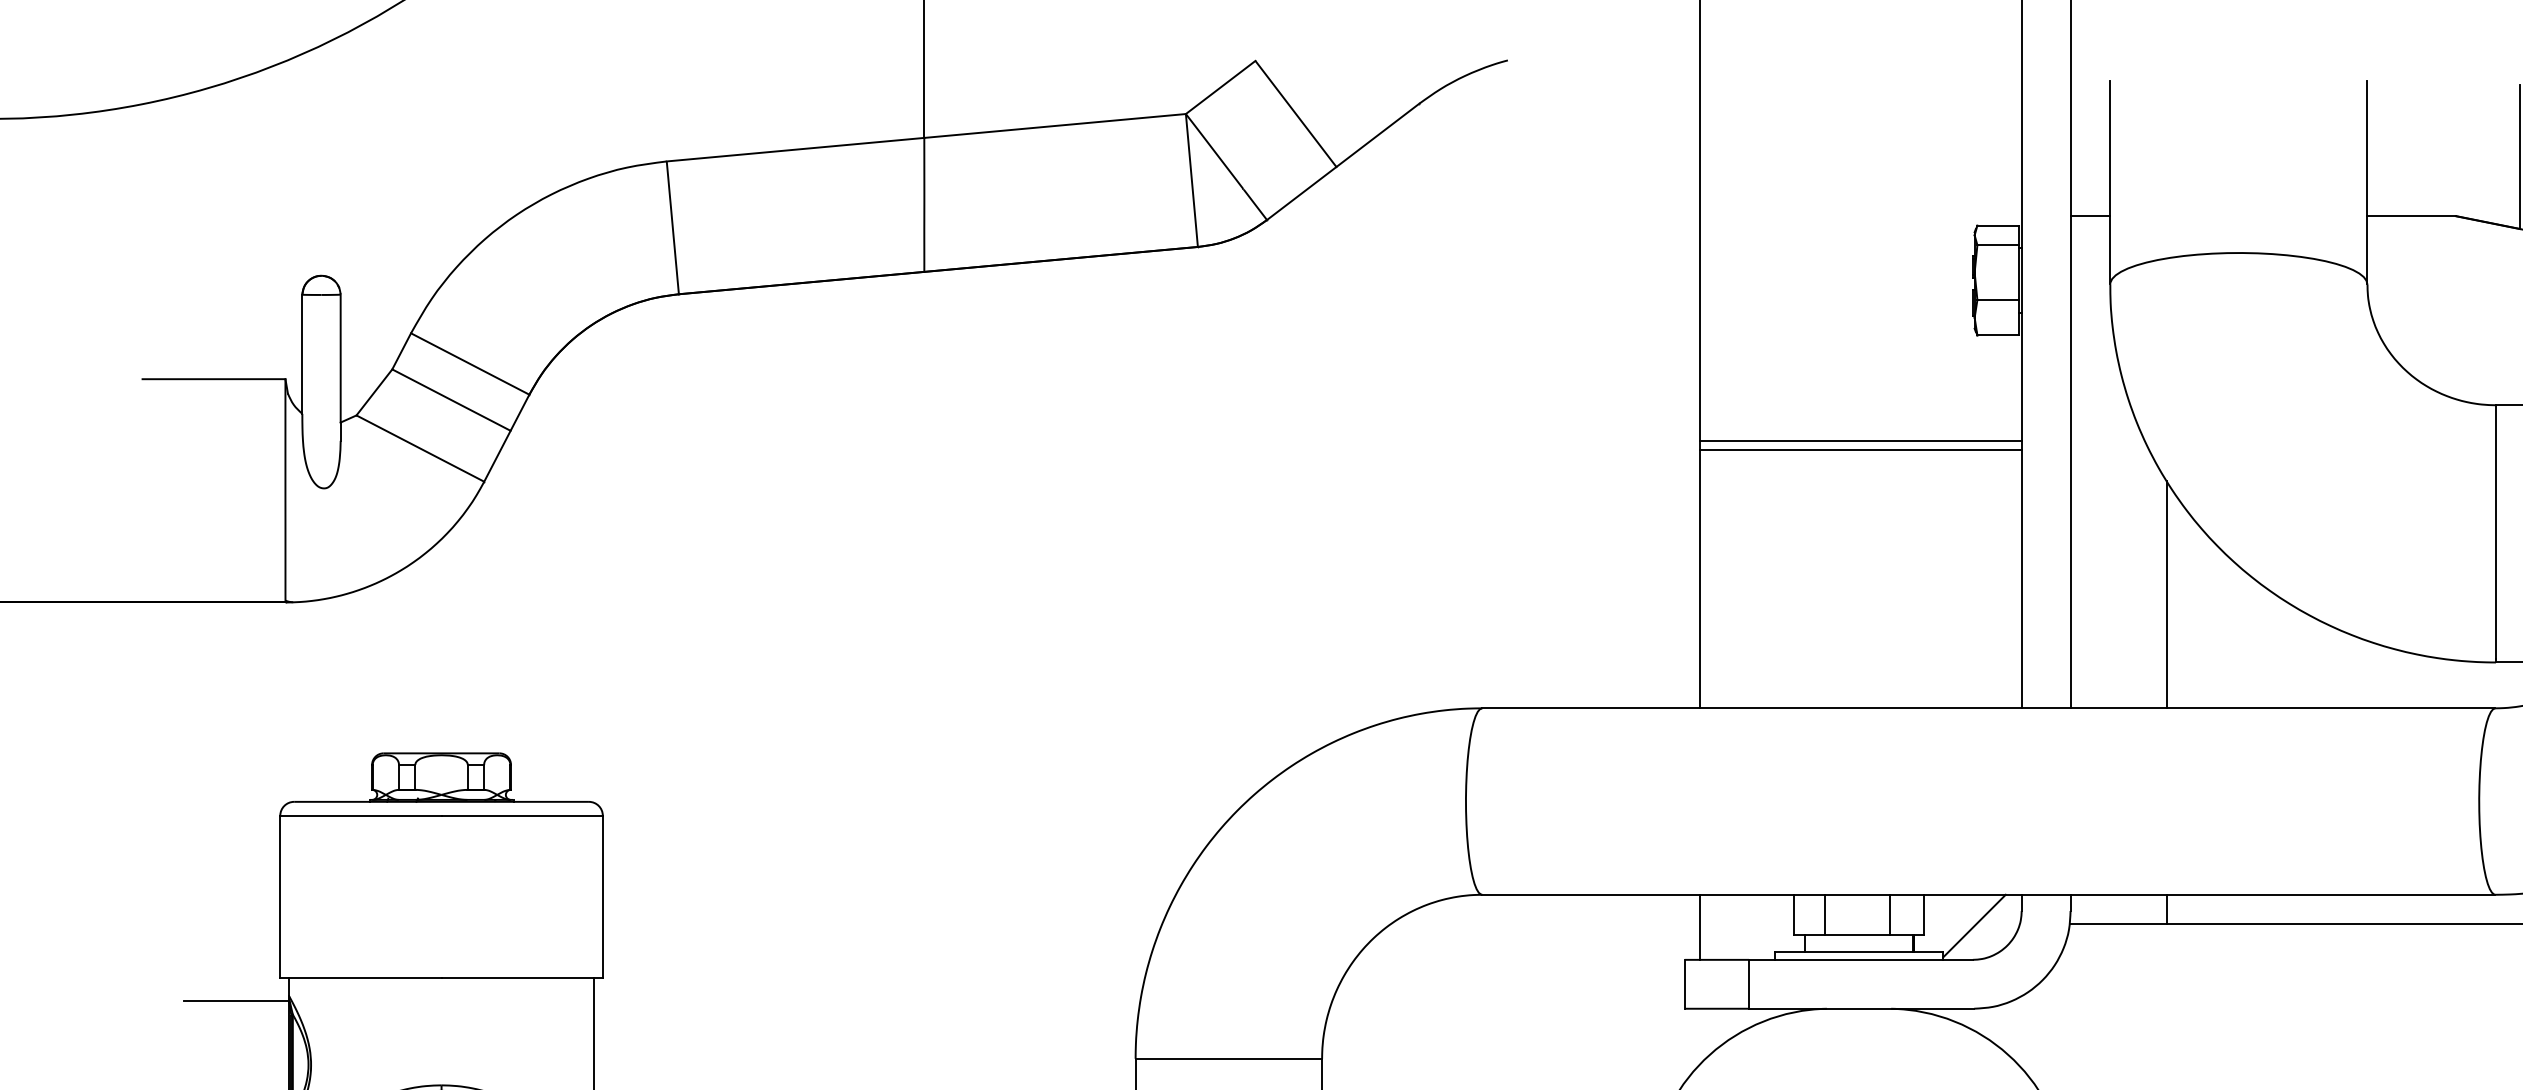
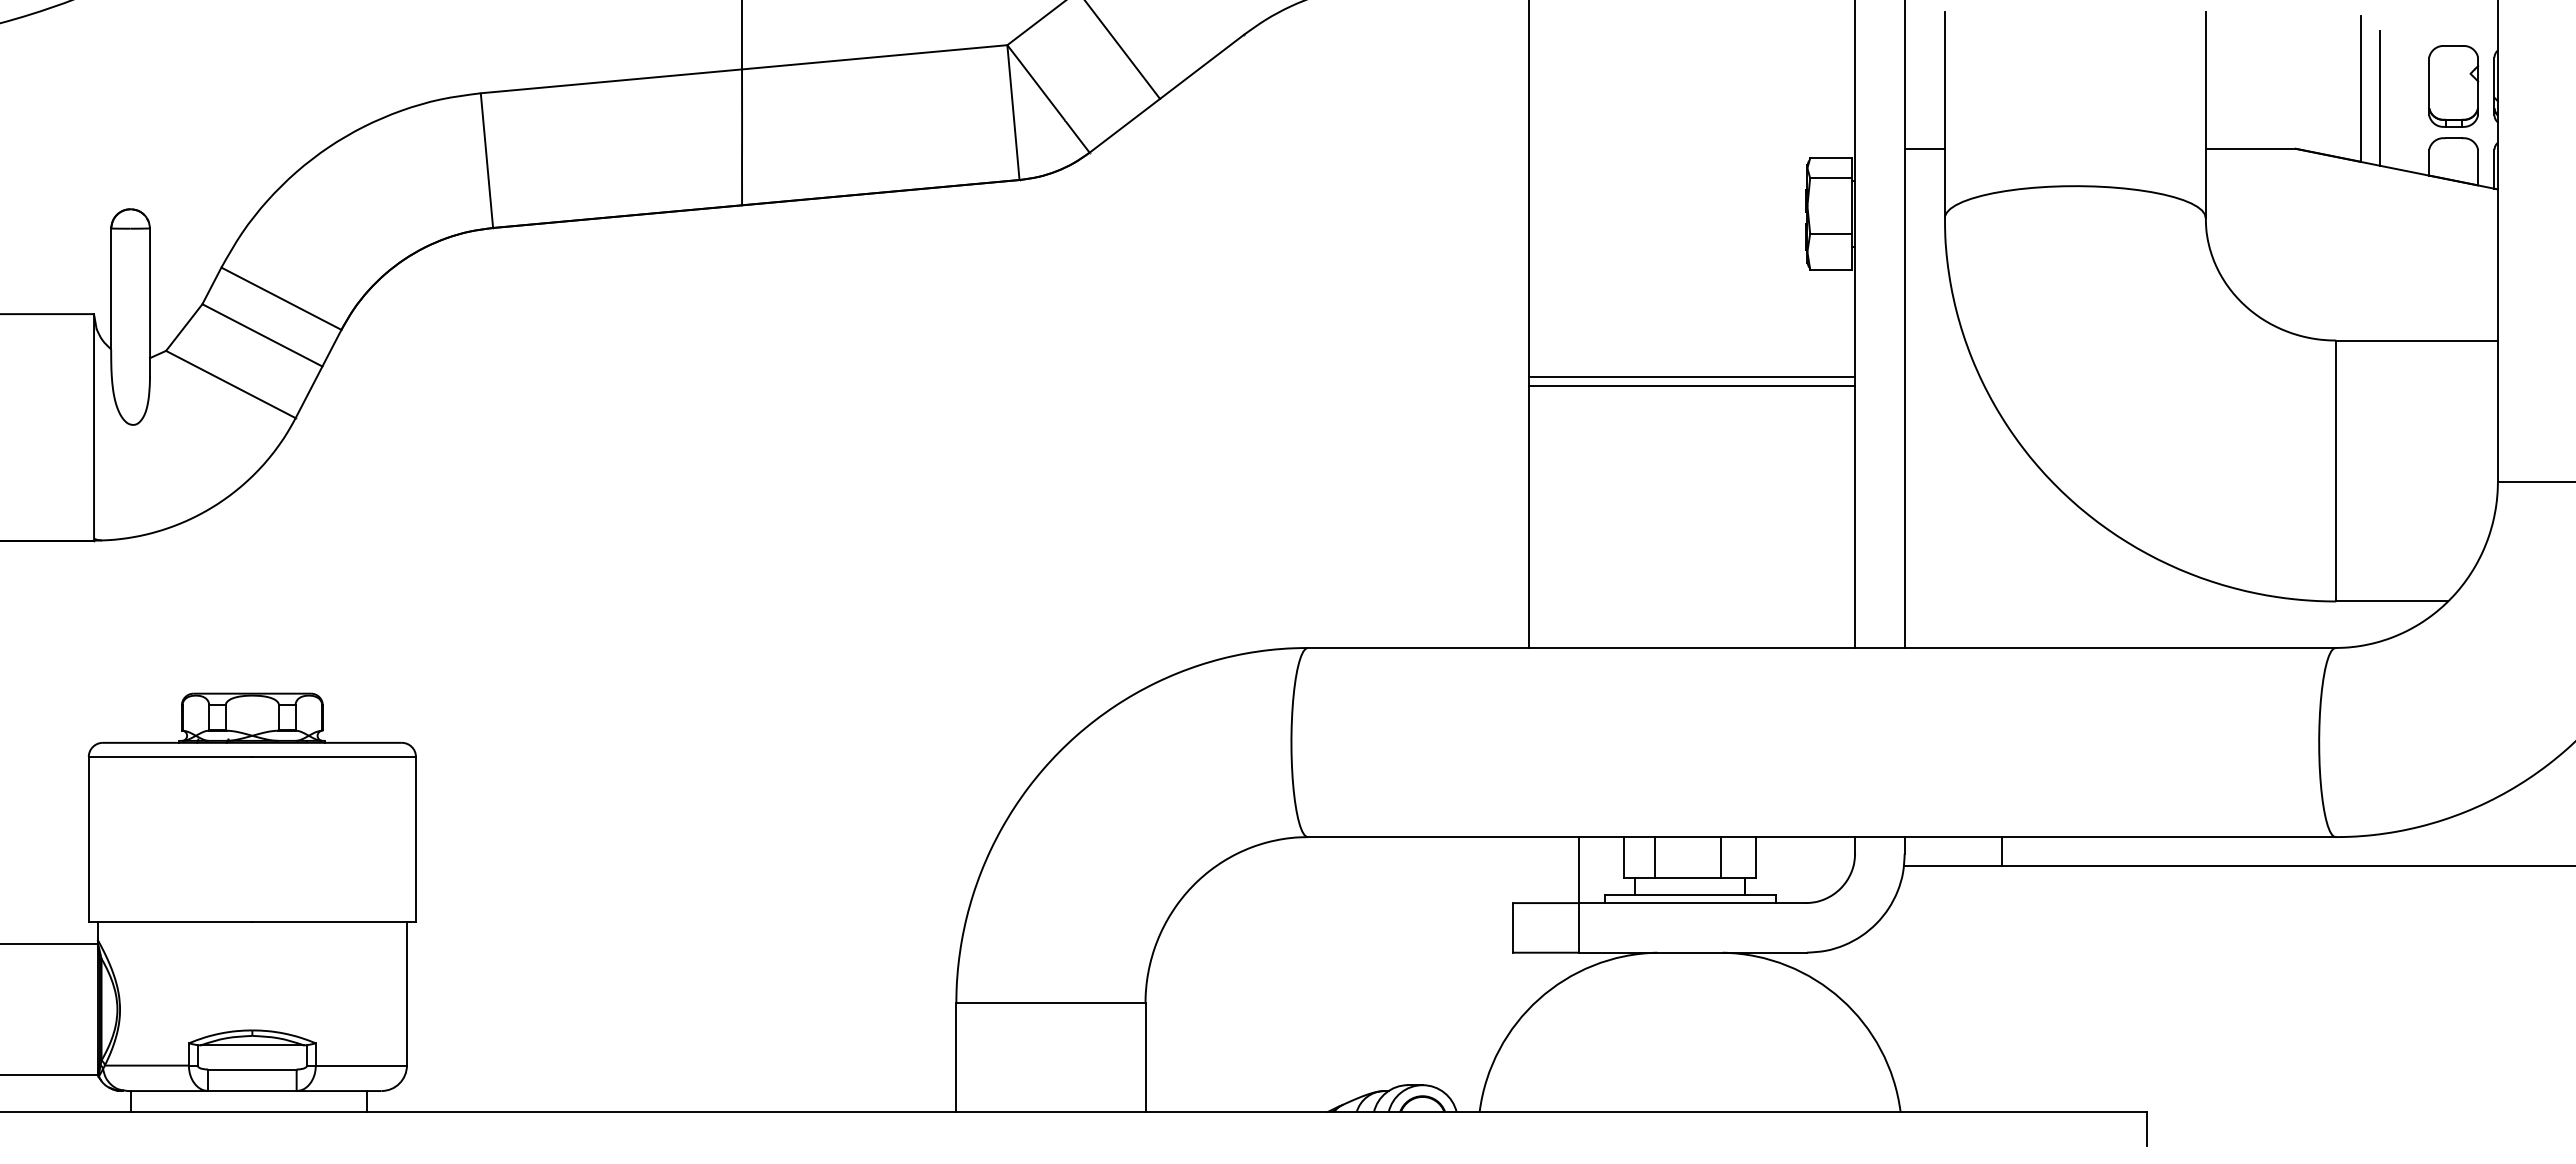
line: (2166, 594) -> (2001, 532), removed
line: (1973, 925) -> (1806, 868), removed
line: (1700, 927) -> (1579, 870), moved

